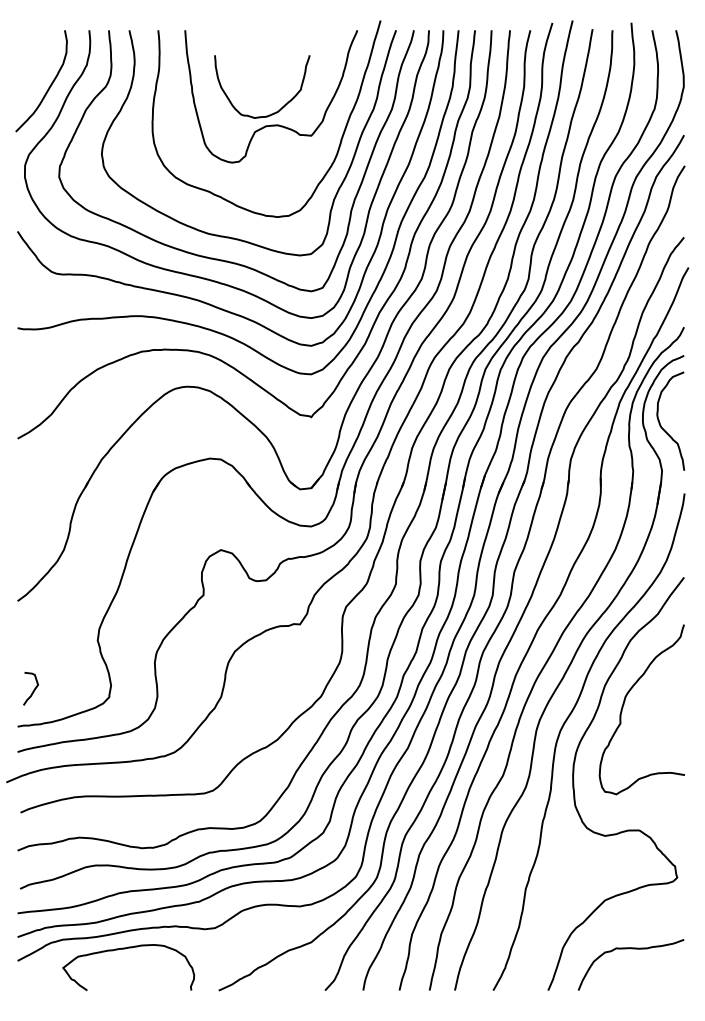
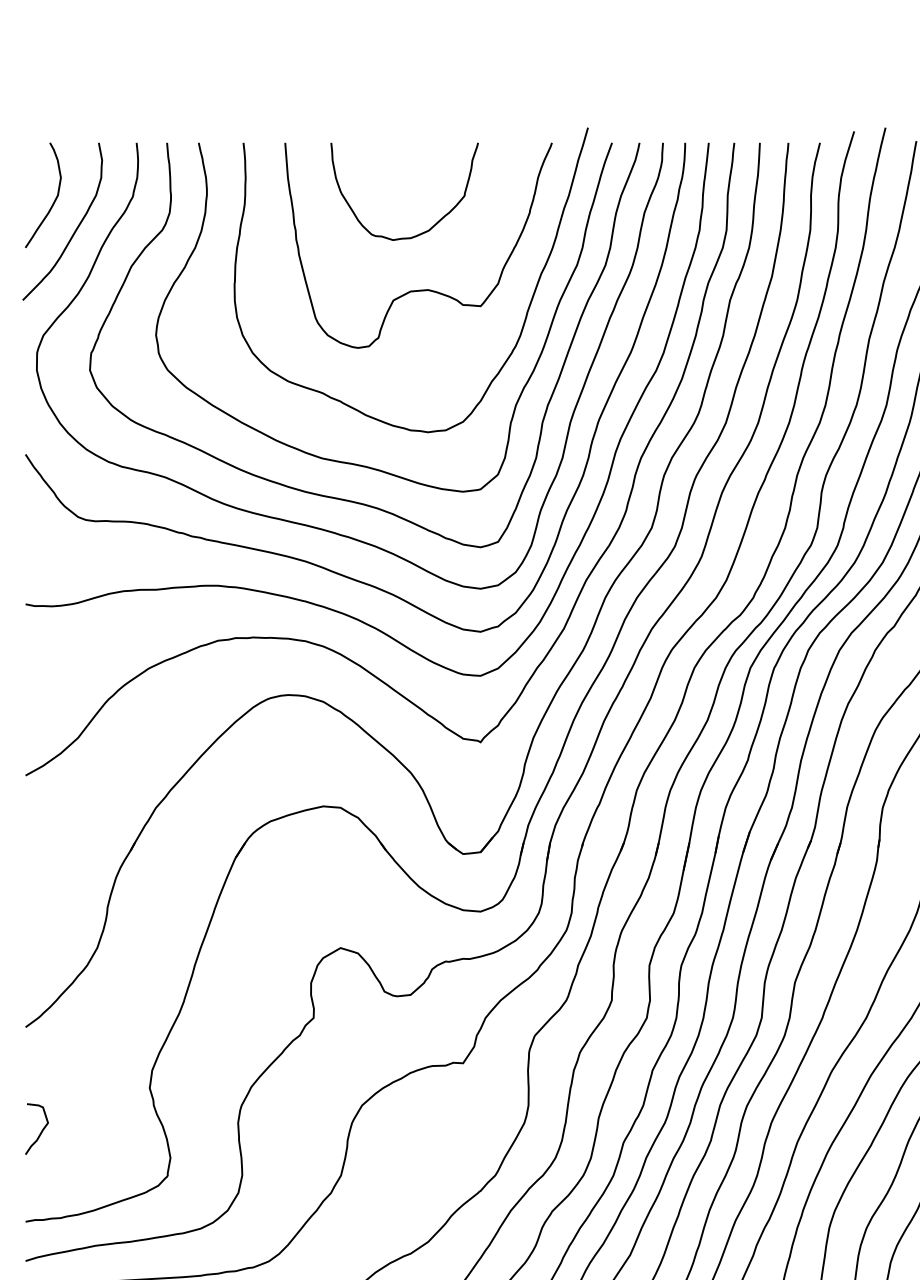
curve: (35, 67) -> (53, 200), added
curve: (273, 112) -> (422, 231), moved
curve: (33, 689) -> (40, 1130), moved

